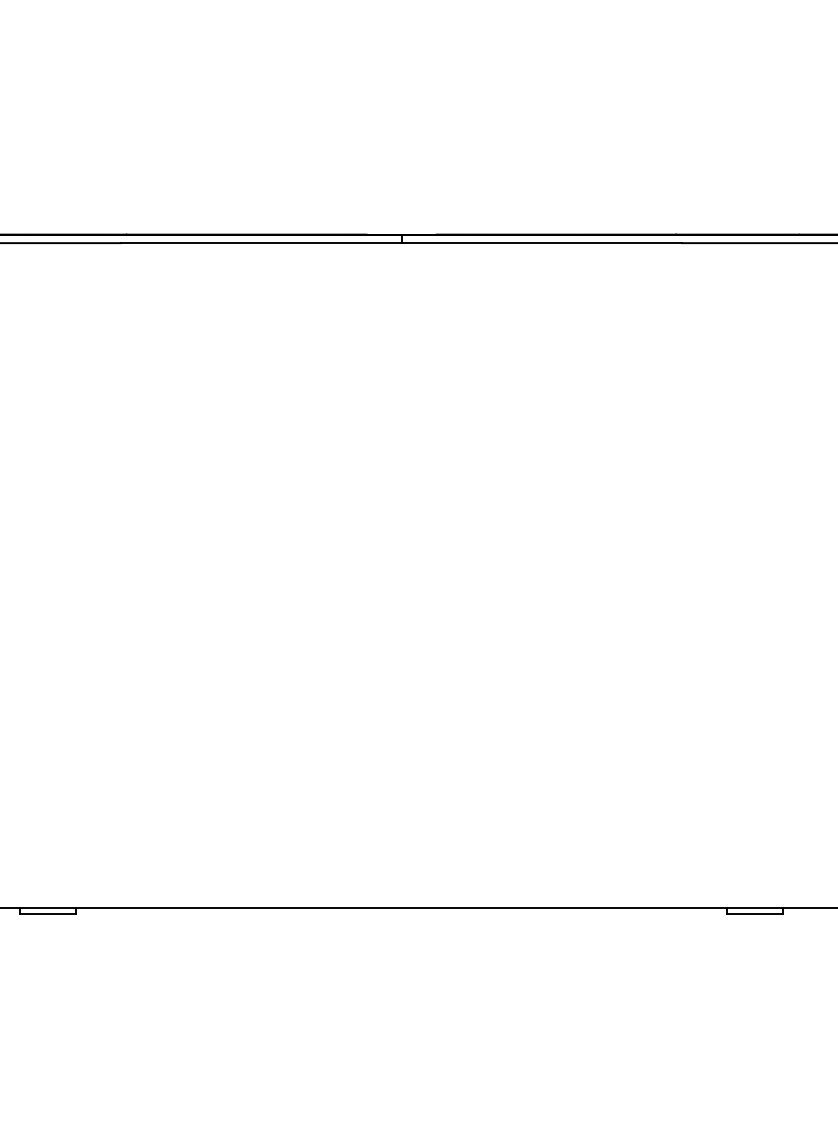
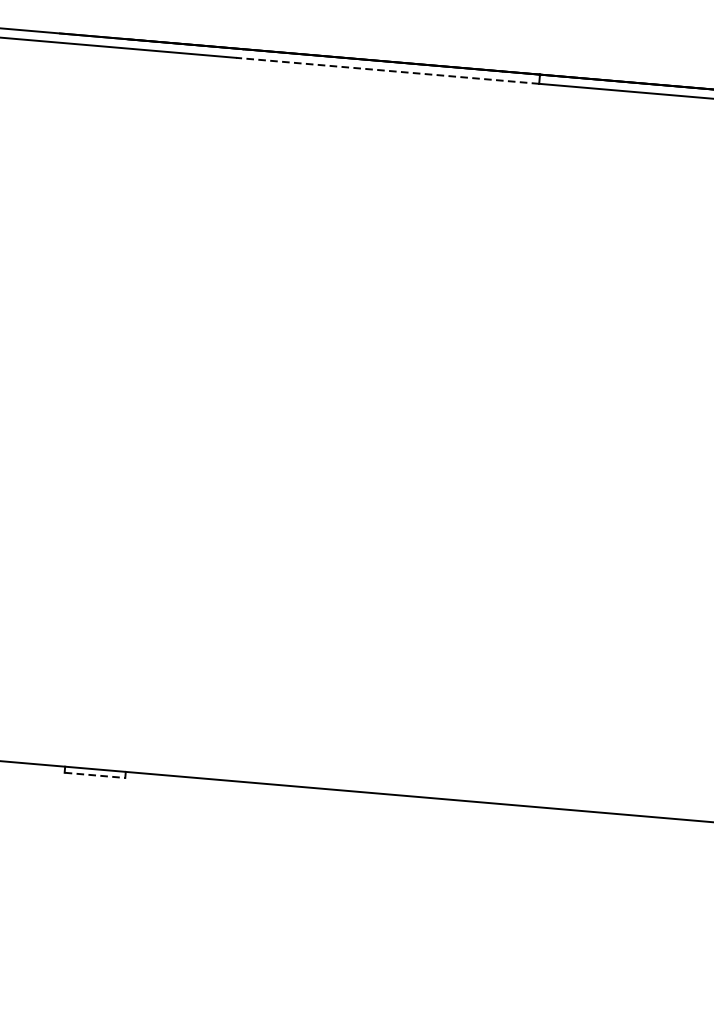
line: (260, 243) -> (386, 71), solid -> dashed
line: (48, 913) -> (95, 775), solid -> dashed

